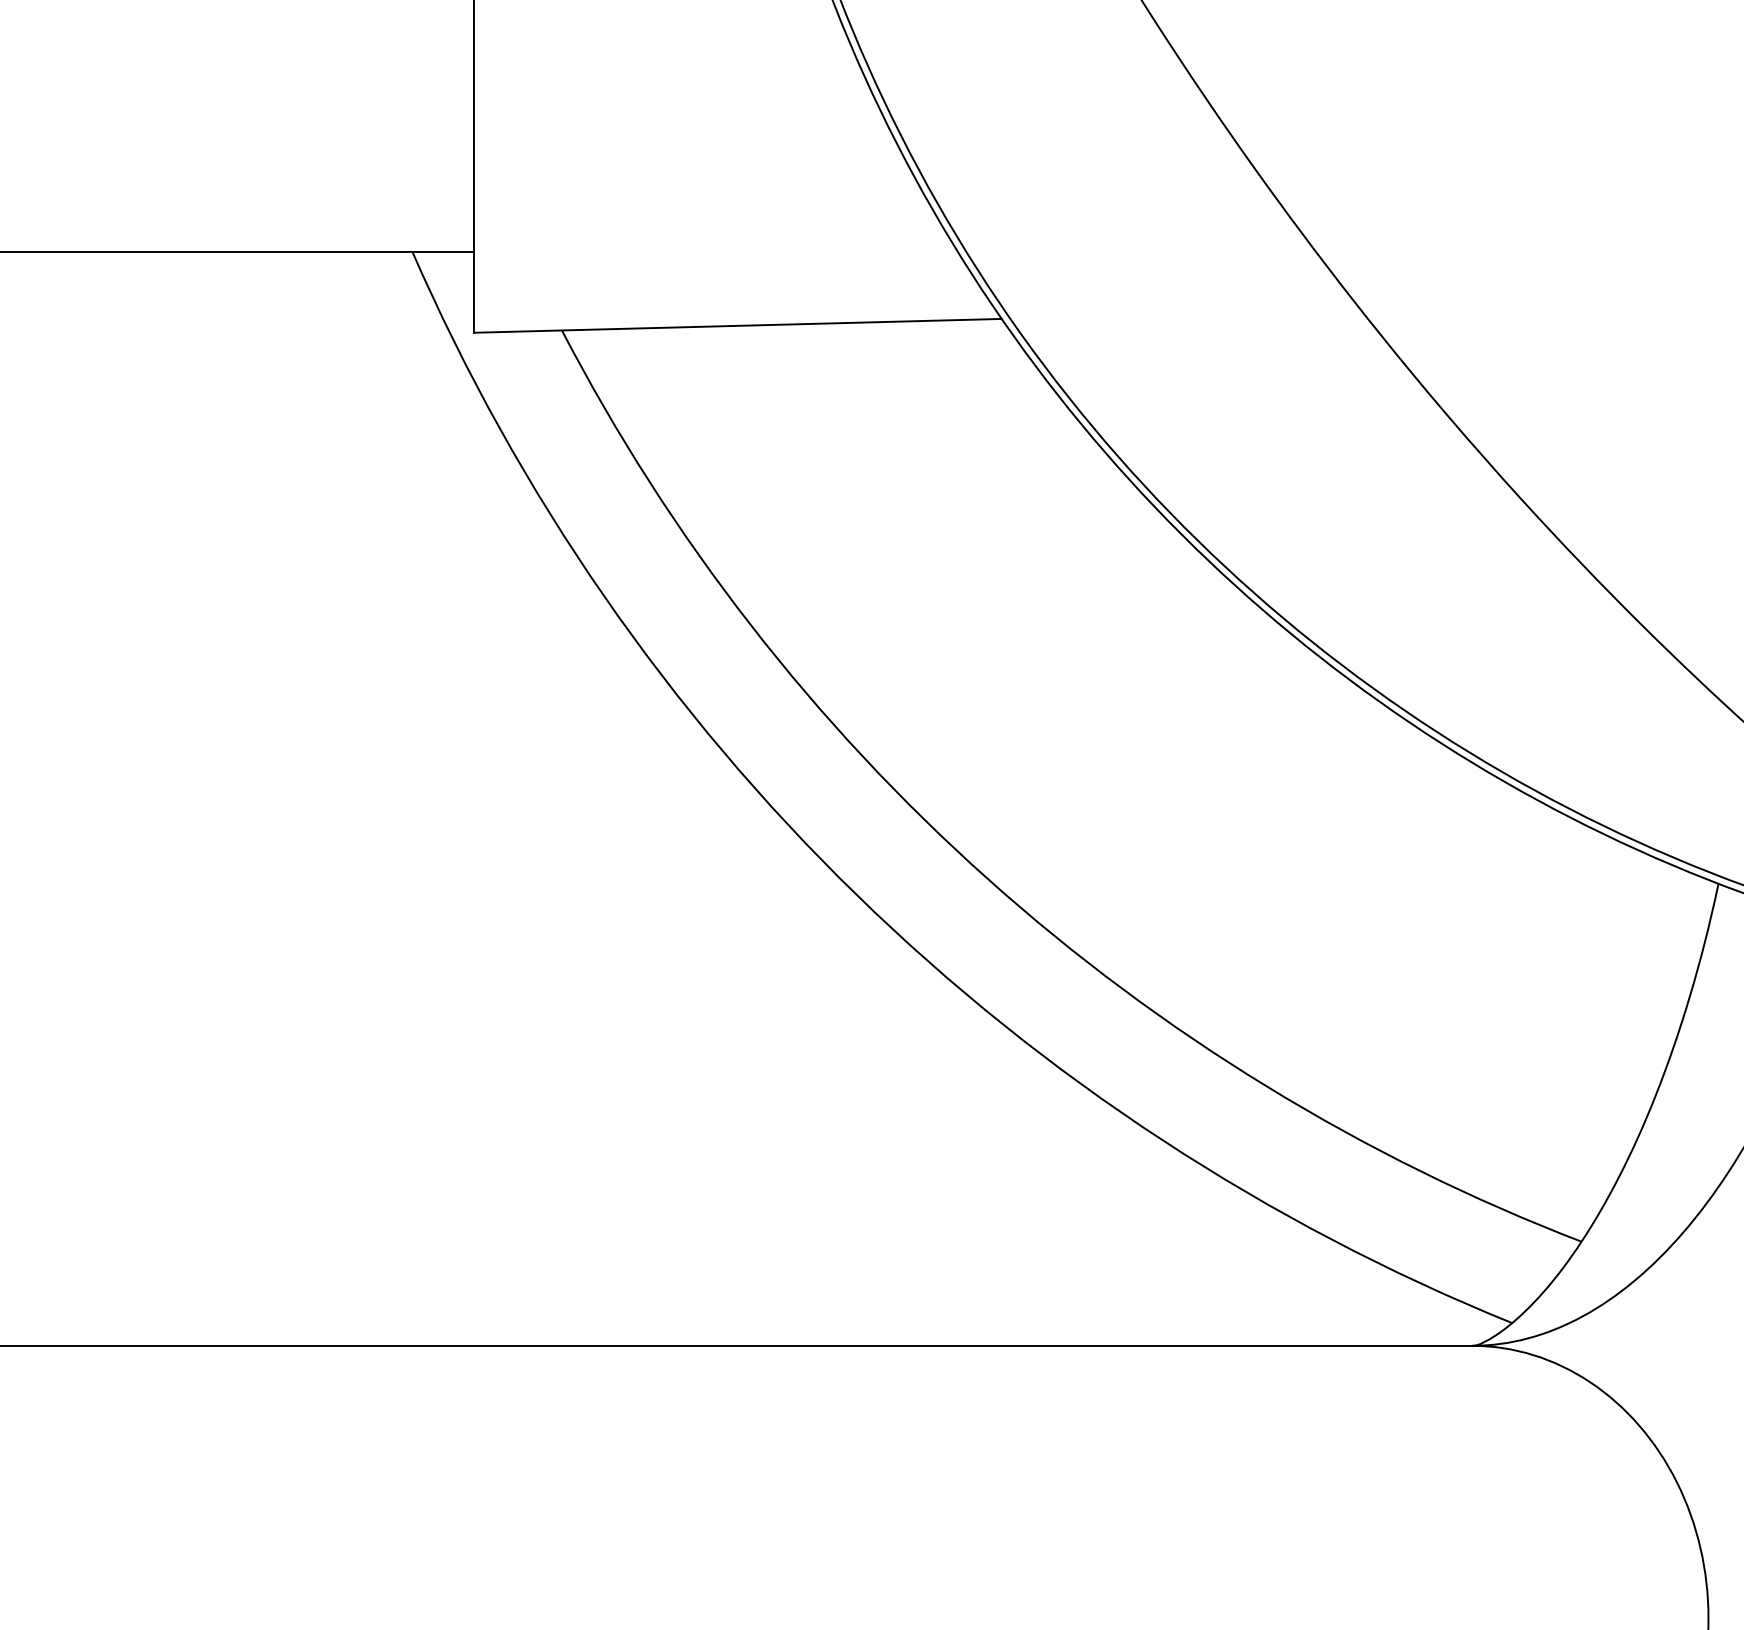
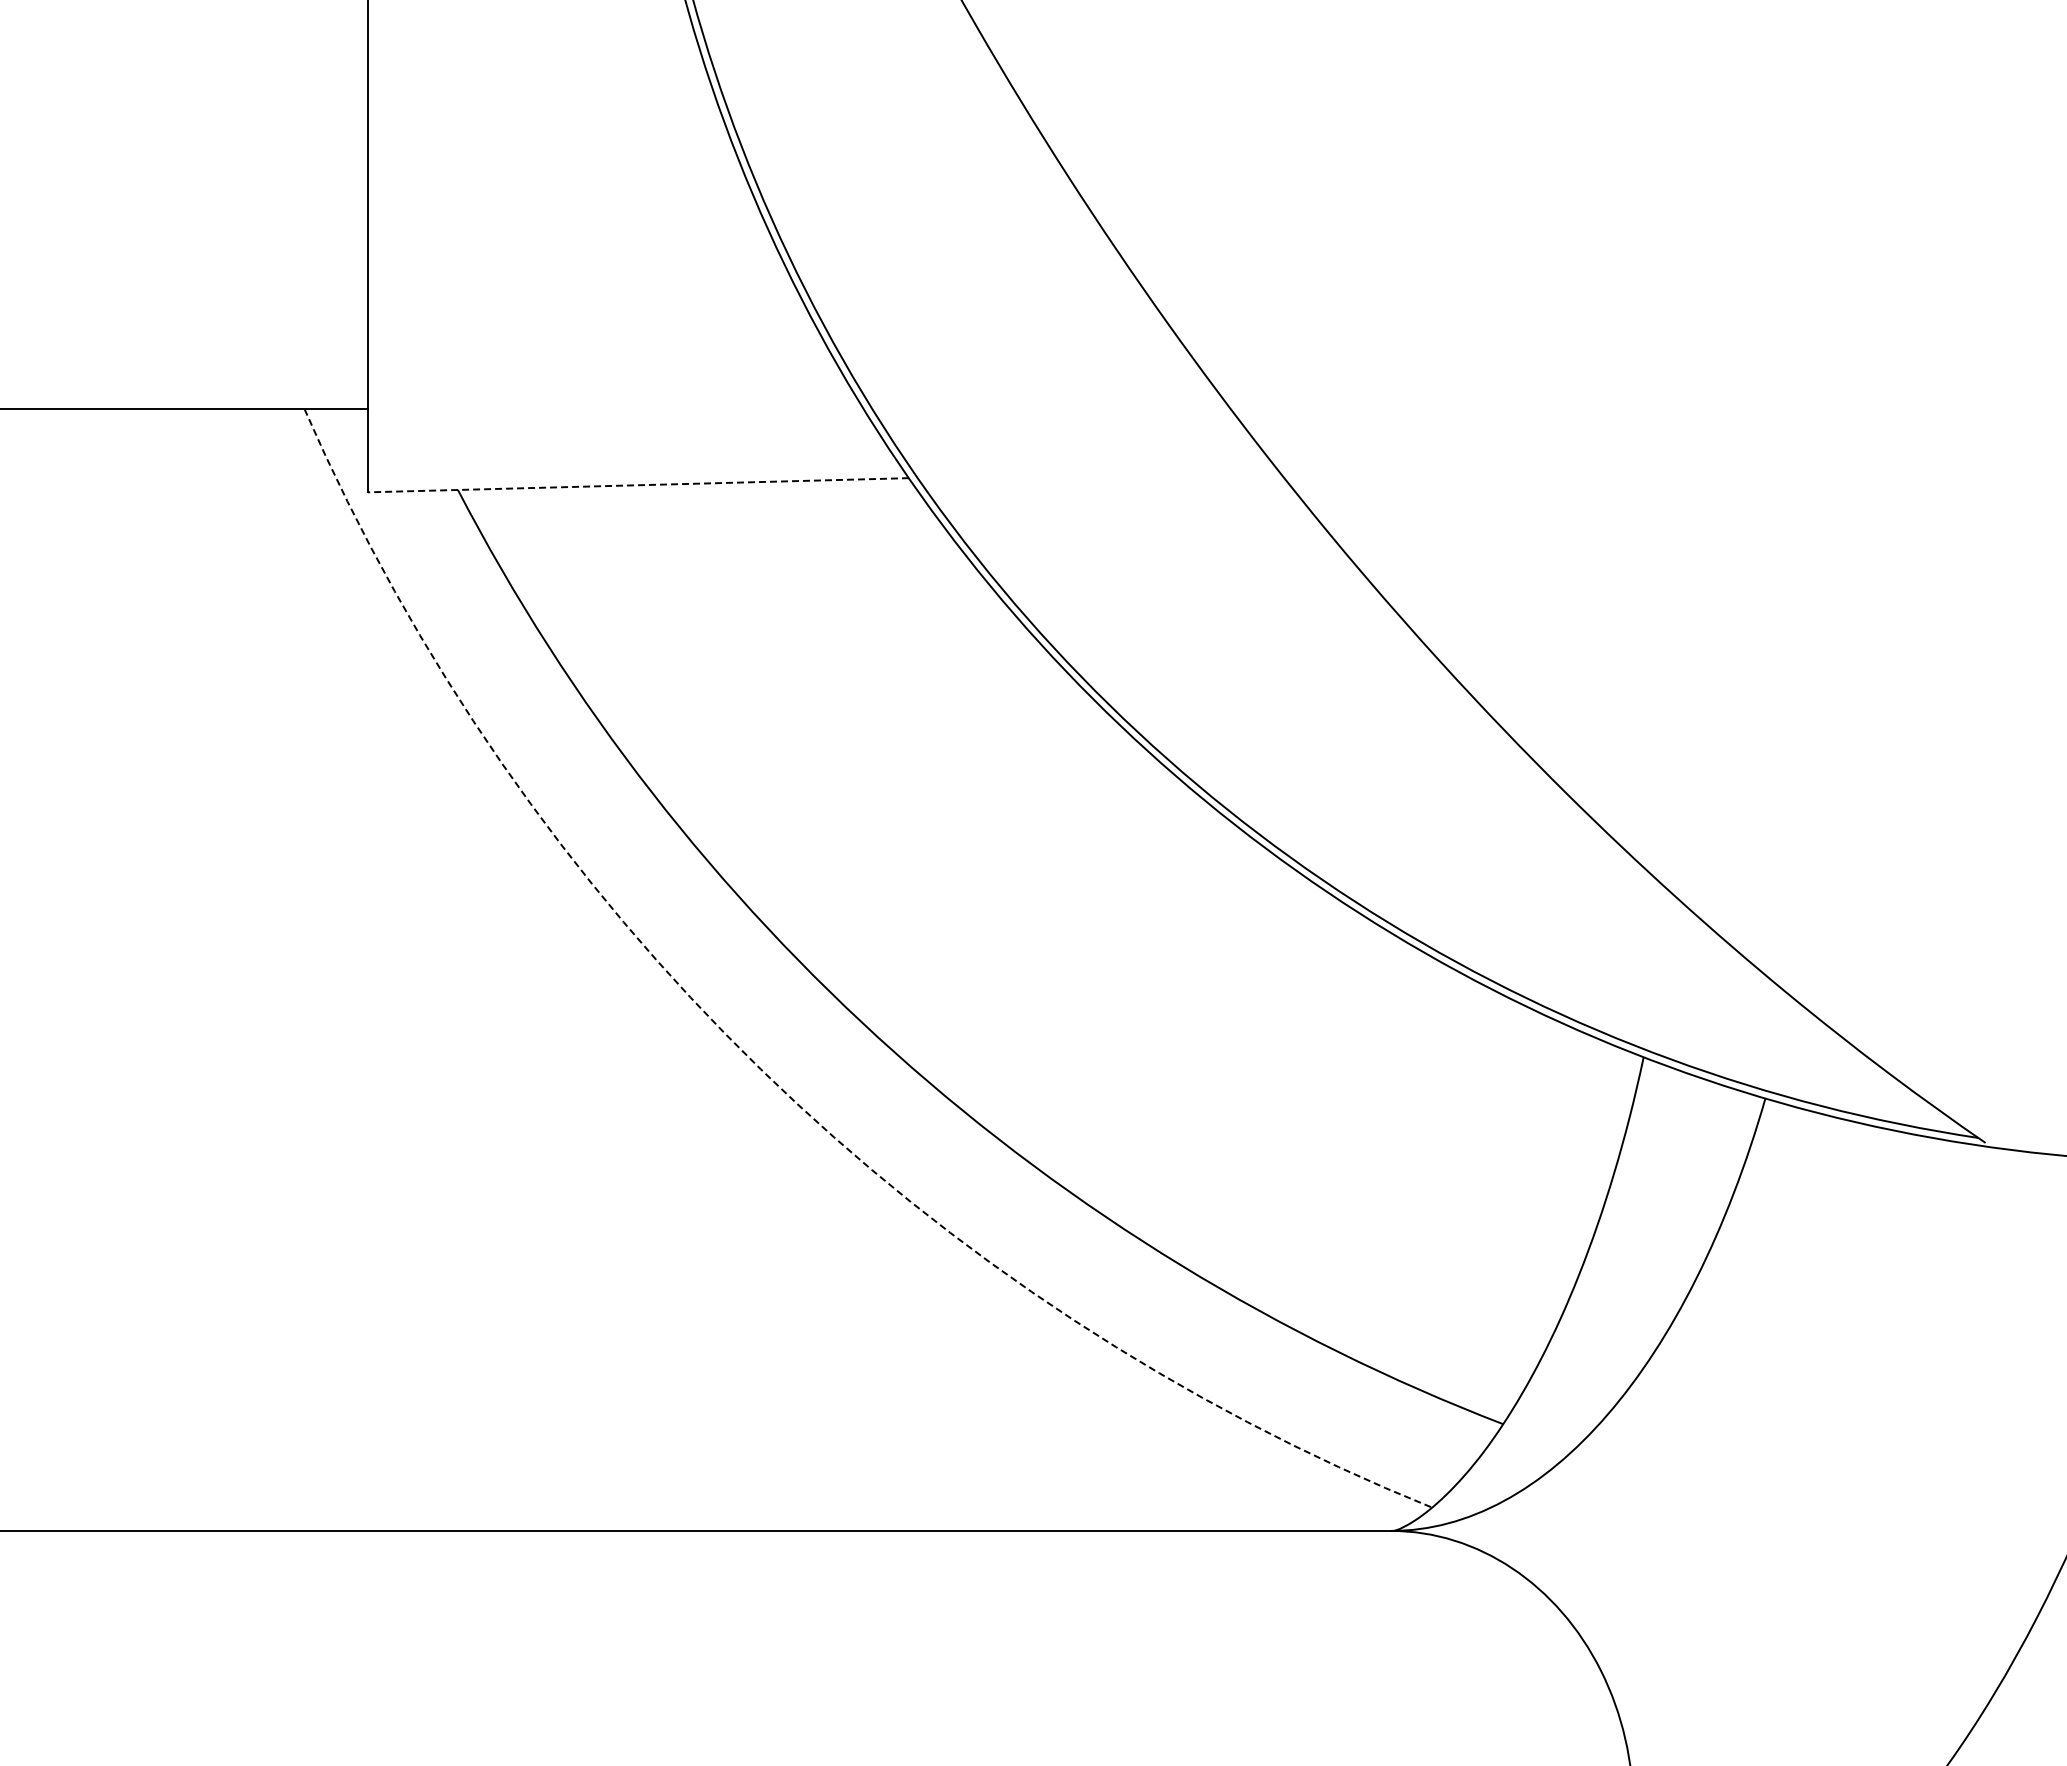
line: (738, 326) -> (638, 485), solid -> dashed
arc: (857, 895) -> (760, 1069), solid -> dashed

